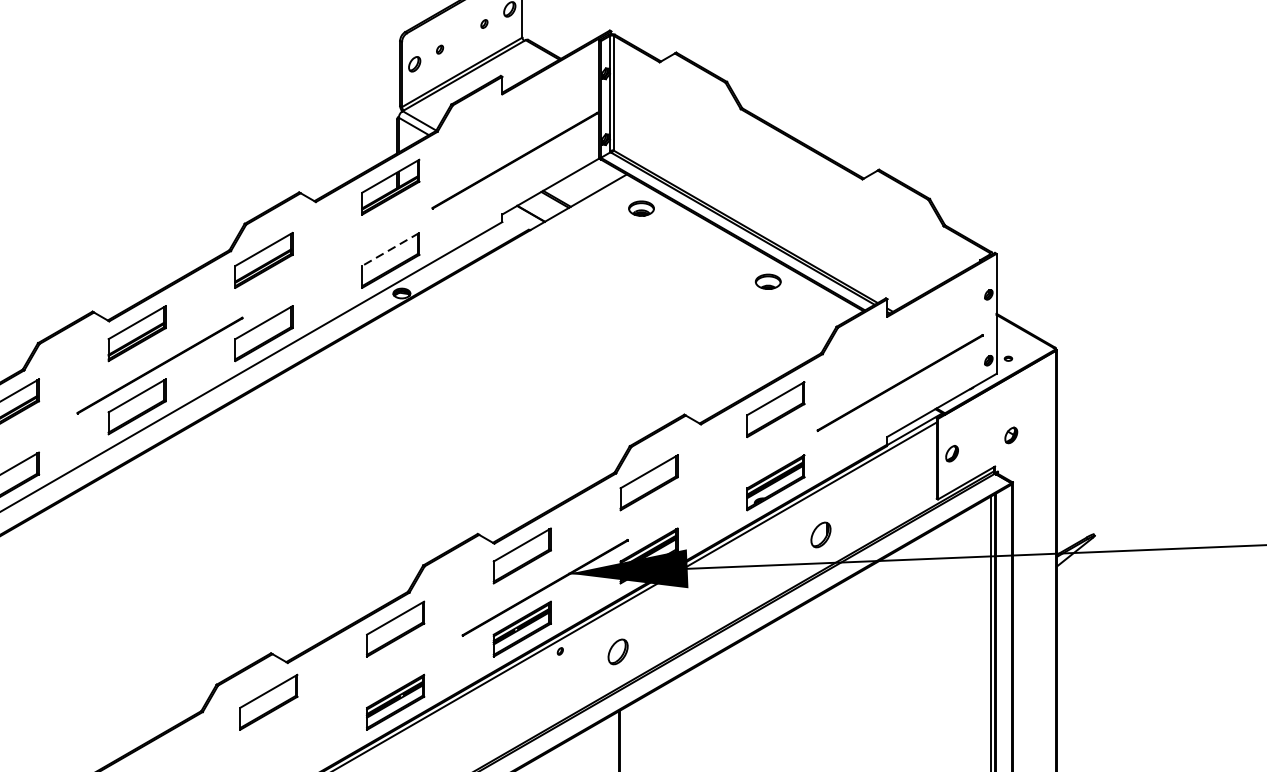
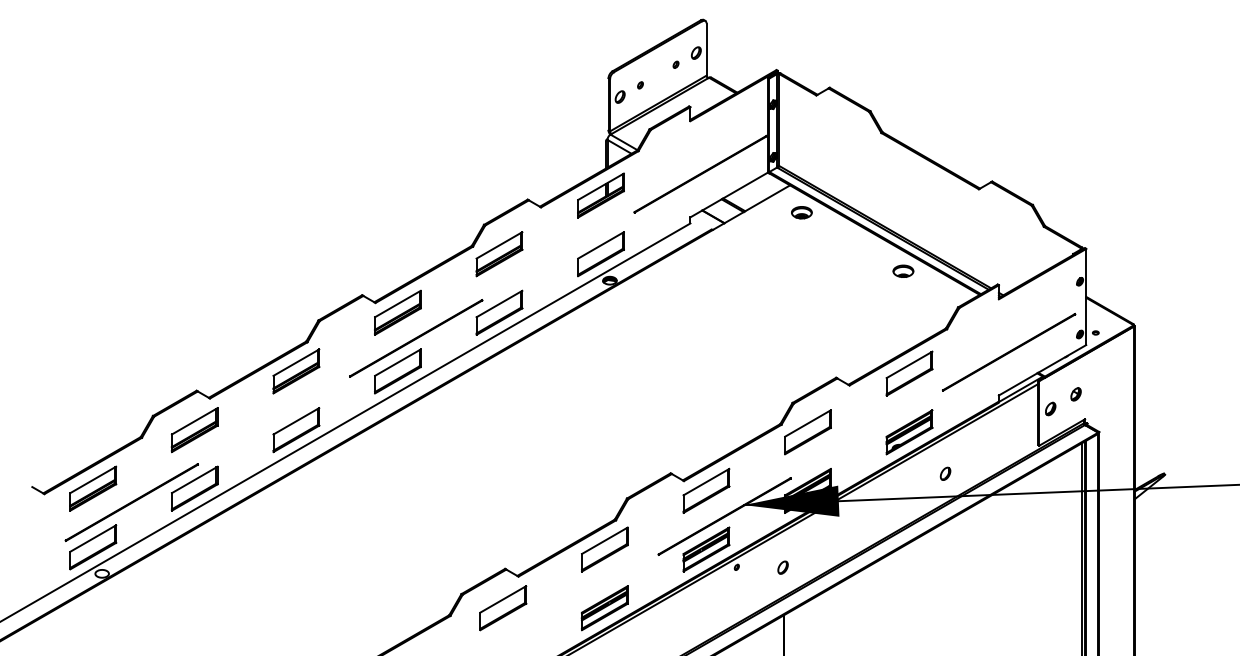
line: (390, 249) -> (600, 245), dashed -> solid
part: (1010, 435) -> (1075, 394), moved
part: (820, 534) -> (945, 473), size x0.62
part: (617, 651) -> (782, 567), size x0.62

